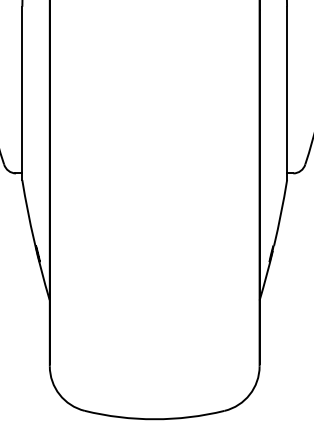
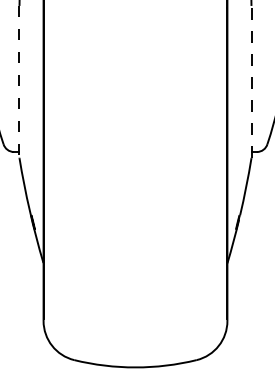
line: (22, 92) -> (19, 81), solid -> dashed
line: (287, 92) -> (251, 81), solid -> dashed

